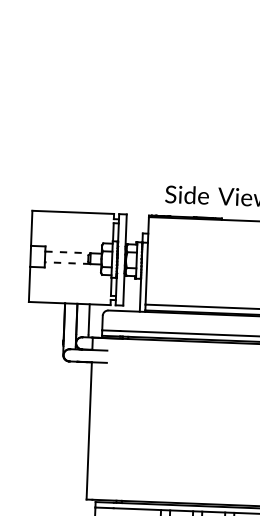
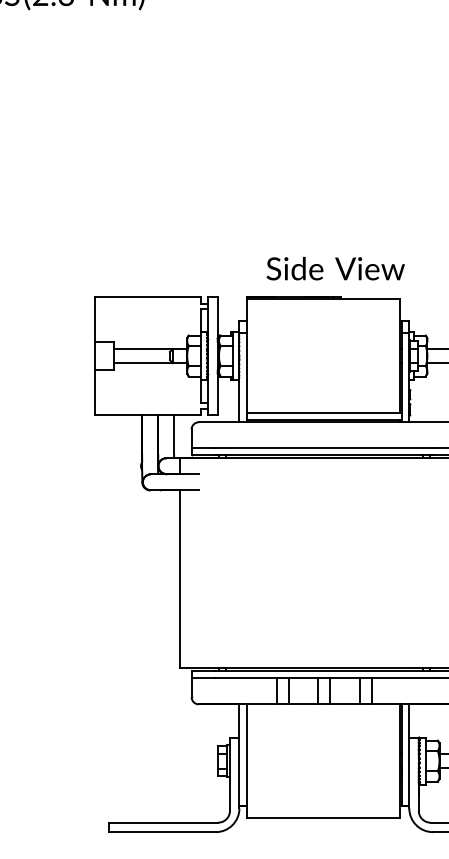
line: (68, 252) -> (143, 349), dashed -> solid
line: (66, 262) -> (142, 362), dashed -> solid

